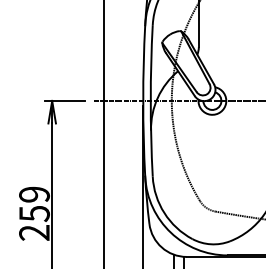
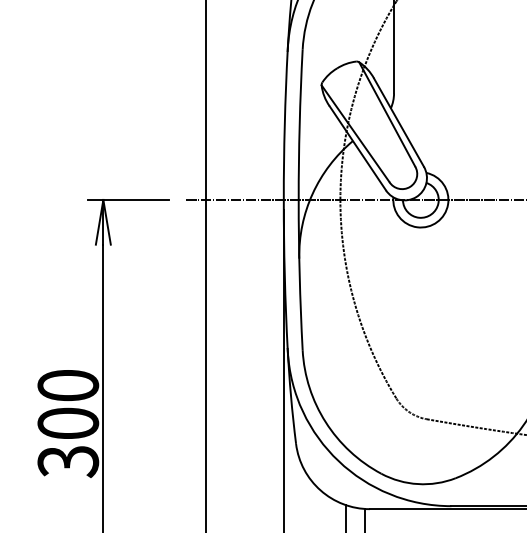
text: (34, 213) -> (68, 423), 259 -> 300

